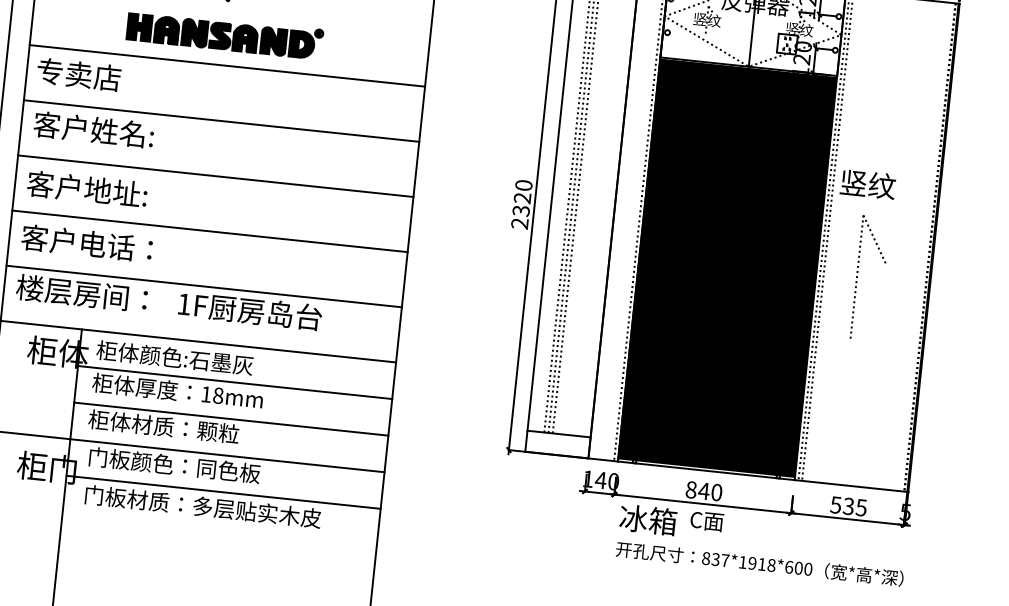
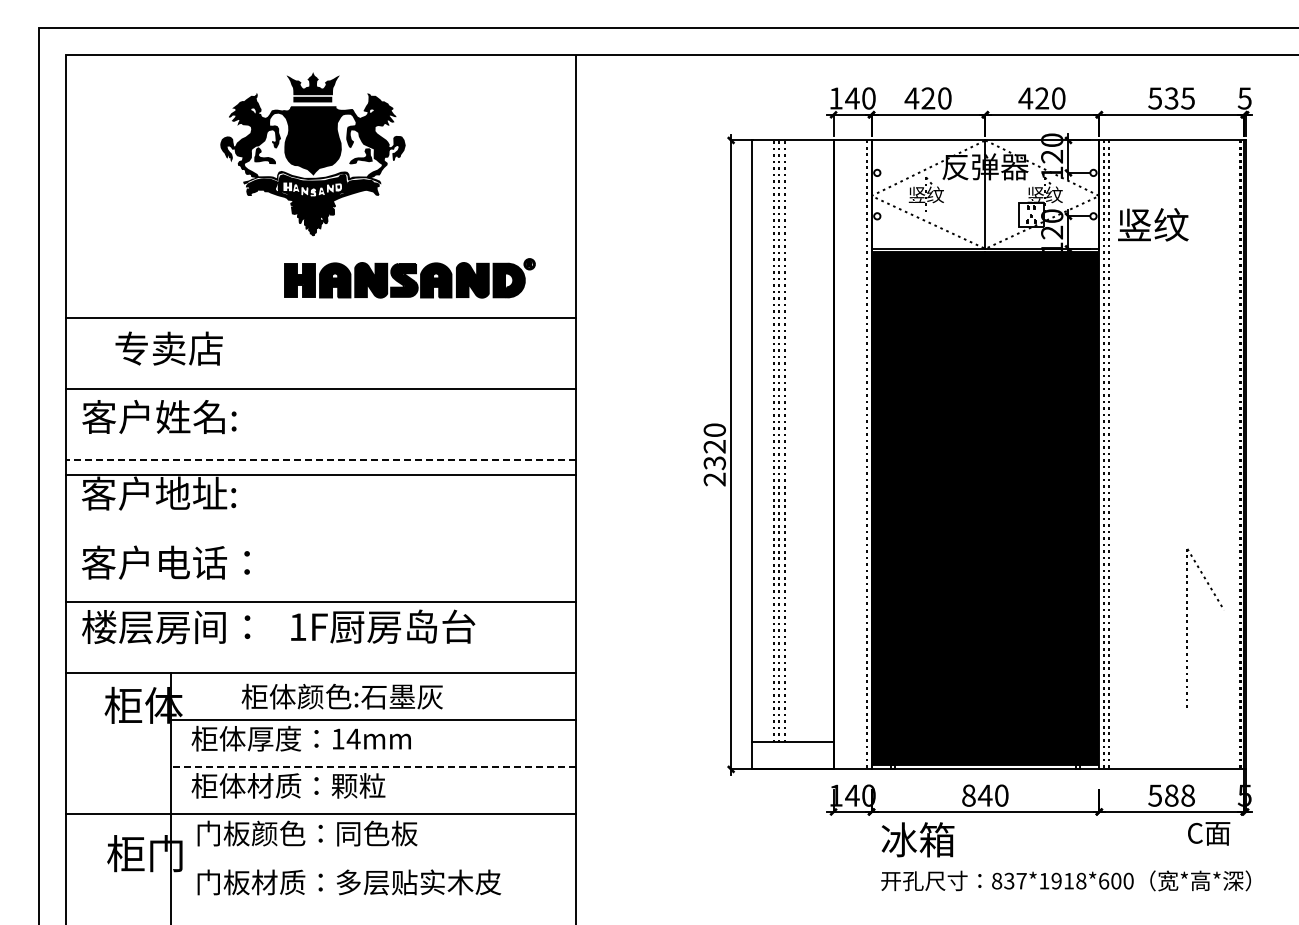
part: (224, 34) -> (409, 278), moved
text: (78, 74) -> (168, 348), moved
line: (216, 176) -> (321, 459), solid -> dashed
text: (868, 184) -> (1153, 224), moved
line: (209, 231) -> (320, 474), moved
part: (857, 276) -> (1187, 627), moved
text: (174, 357) -> (341, 696), moved
text: (218, 395) -> (353, 738), 18mm -> 14mm
line: (230, 419) -> (372, 767), solid -> dashed
line: (222, 492) -> (372, 861), removed
text: (854, 506) -> (1179, 795), 535 -> 588
text: (707, 521) -> (1209, 833), moved

